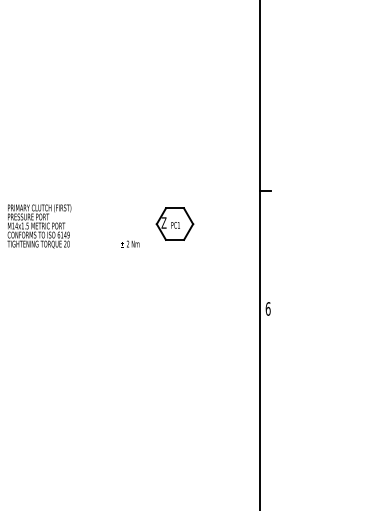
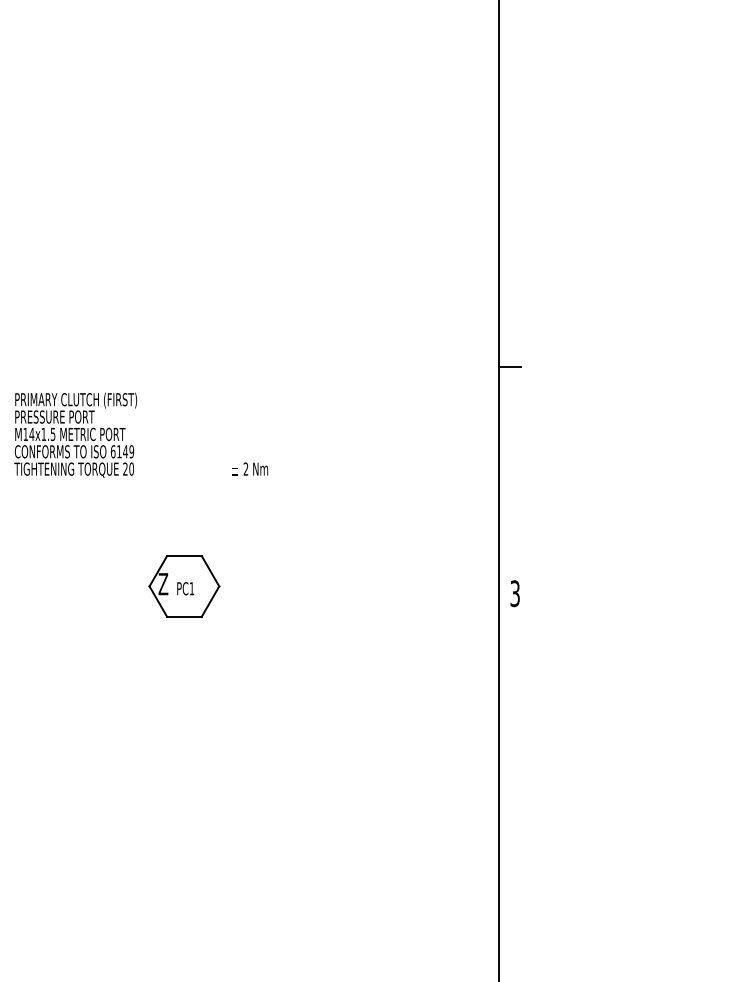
part: (174, 223) -> (183, 585), moved
text: (267, 308) -> (513, 592), 6 -> 3

